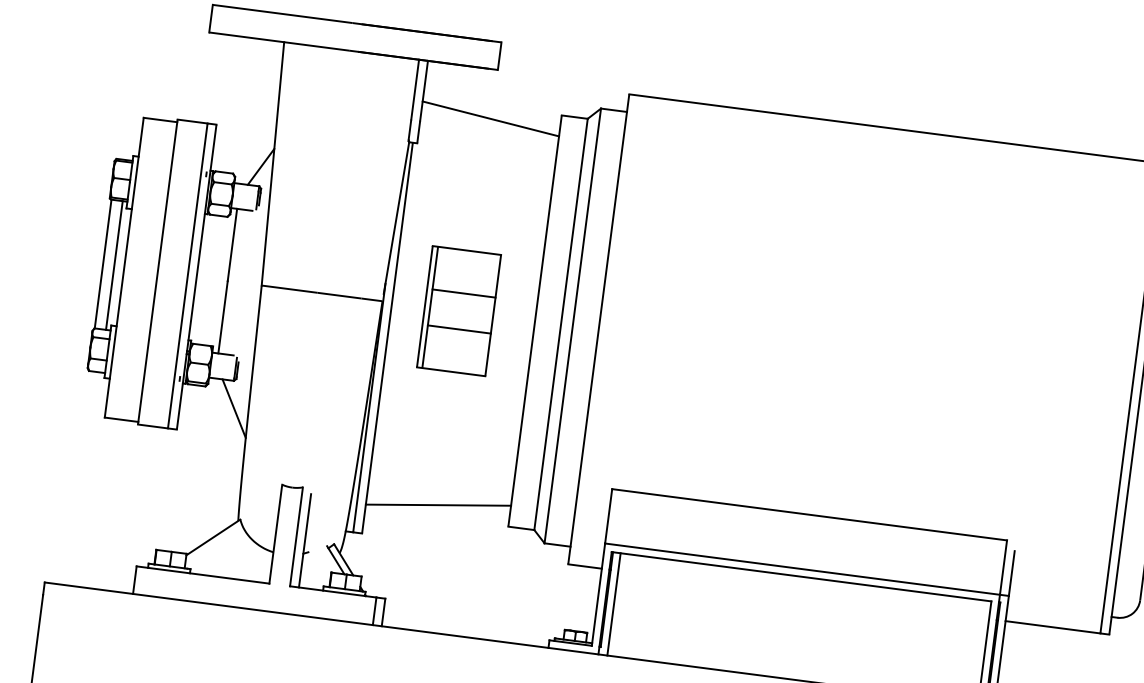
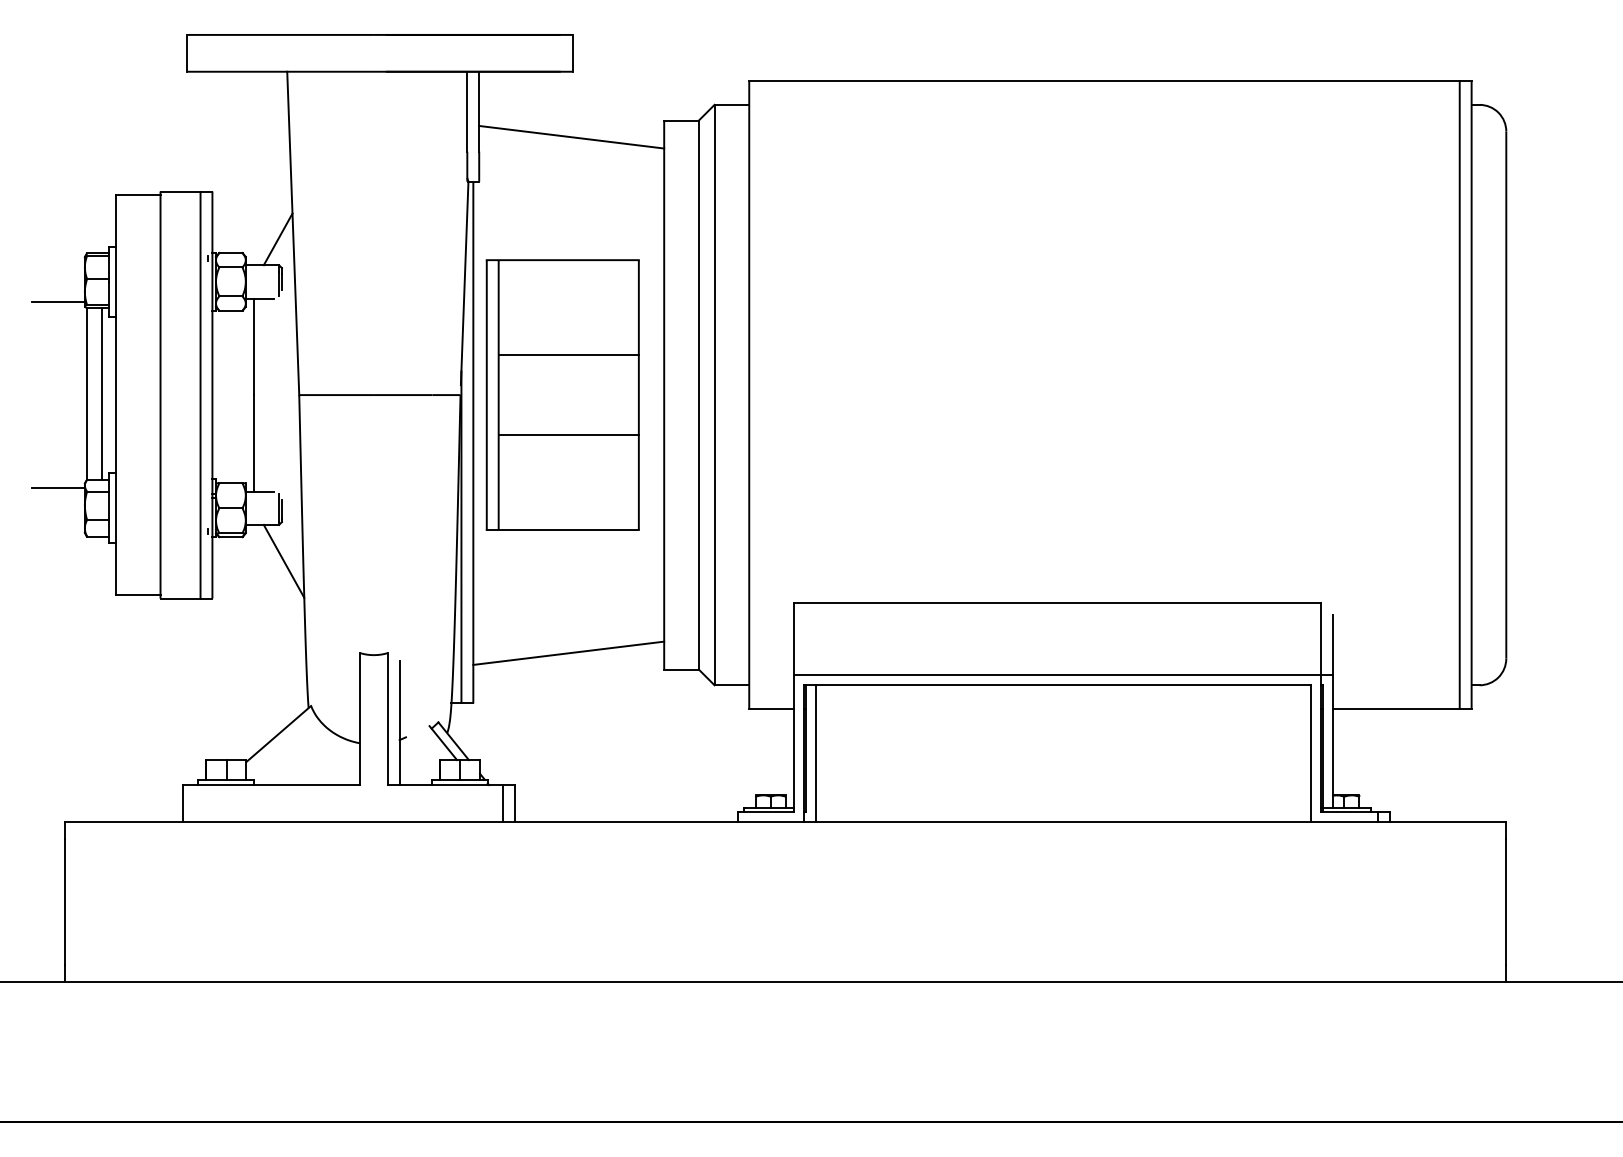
line: (90, 192) -> (58, 301), added
part: (458, 310) -> (562, 394), size x1.67
line: (72, 332) -> (58, 488), added

